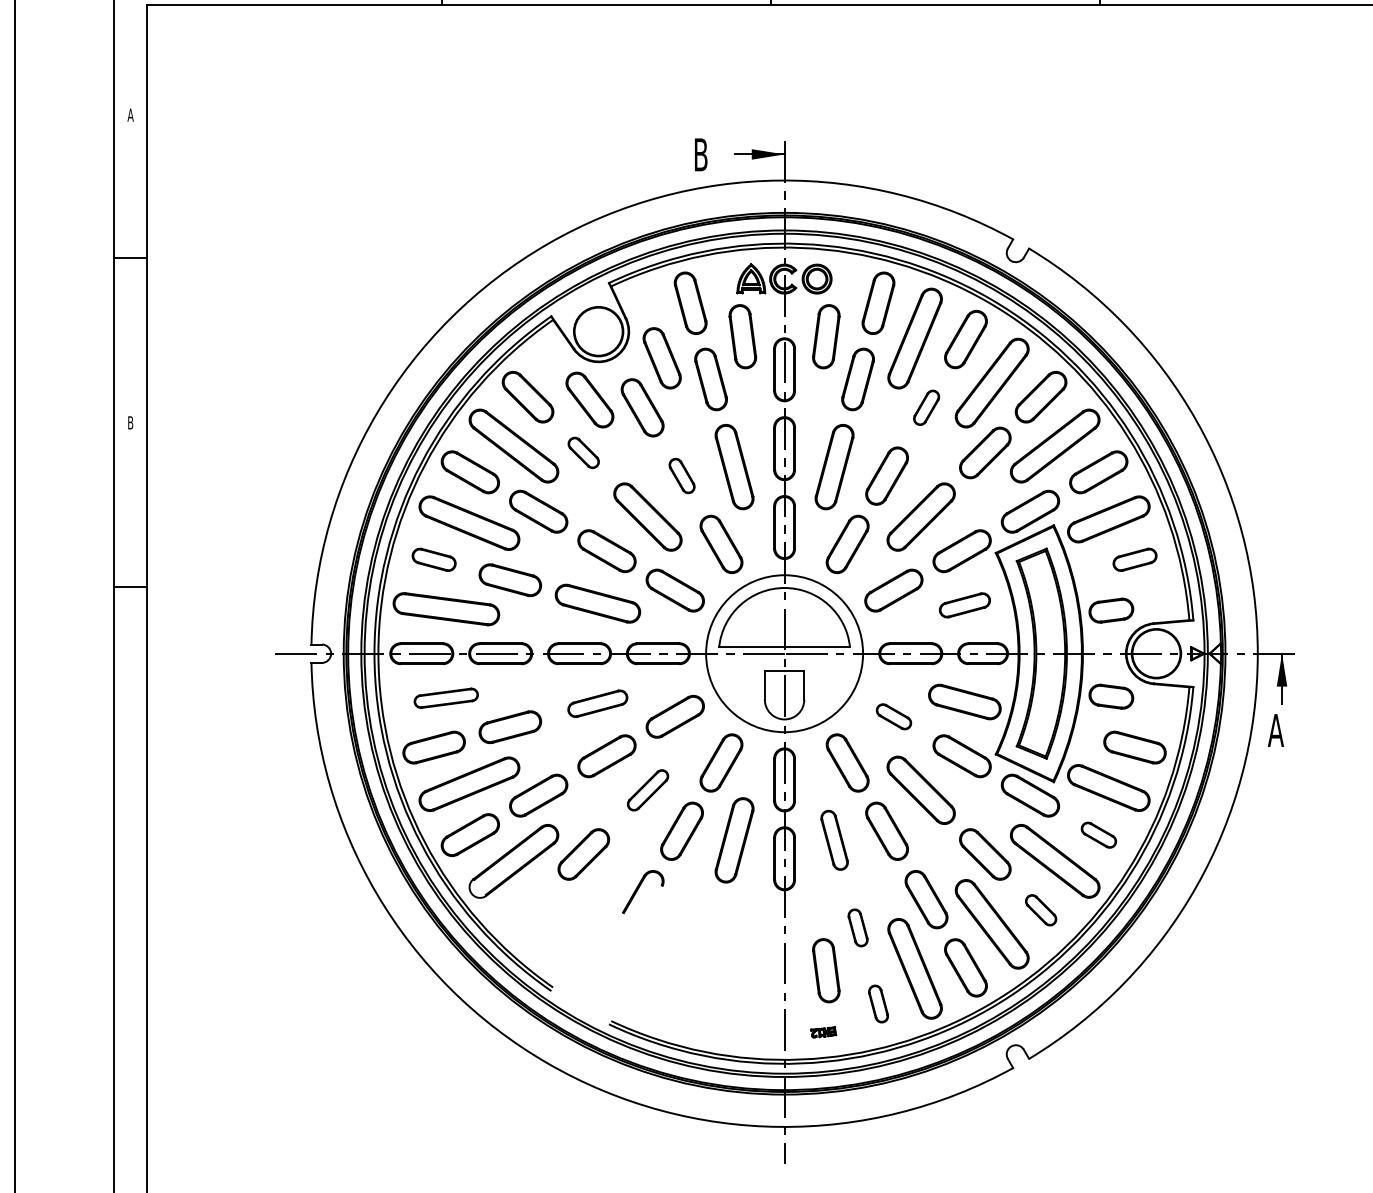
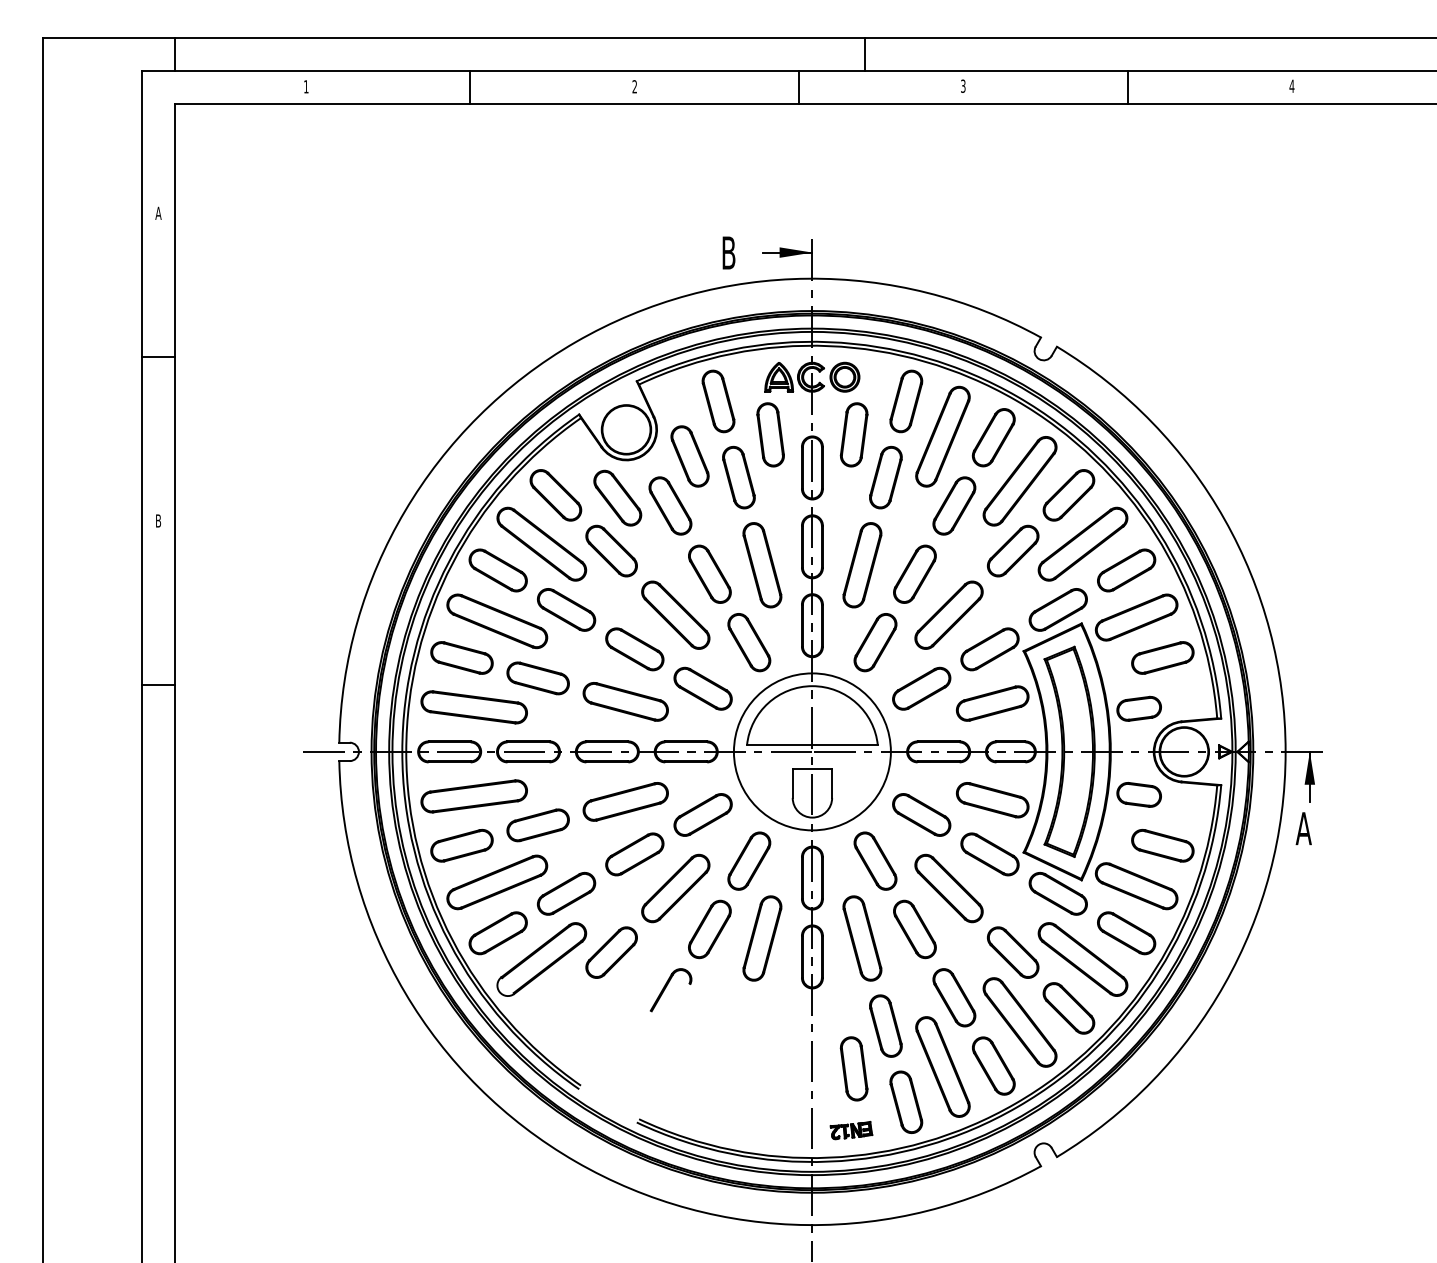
part: (926, 407) -> (954, 505), size x1.67
part: (583, 452) -> (611, 550), size x1.67
part: (681, 475) -> (709, 573), size x1.67
part: (433, 559) -> (461, 657), size x1.43
part: (1134, 559) -> (1162, 657), size x1.43
part: (964, 605) -> (992, 703), size x1.43
part: (445, 698) -> (473, 796), size x1.67
part: (597, 703) -> (625, 801), size x1.43
part: (893, 716) -> (921, 814), size x1.67
part: (647, 790) -> (675, 888), size x1.67
part: (1098, 835) -> (1126, 933), size x1.67
part: (834, 840) -> (862, 938), size x1.43
part: (1040, 910) -> (1068, 1008), size x1.67
part: (857, 927) -> (885, 1025), size x1.67
part: (878, 1003) -> (906, 1101), size x1.67
part: (823, 1032) -> (851, 1130), size x1.67

